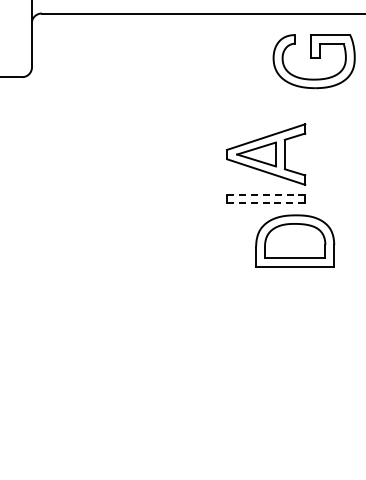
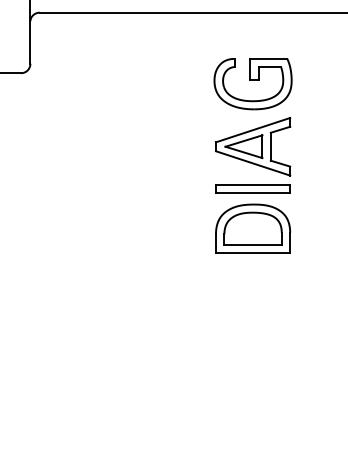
part: (313, 61) -> (252, 83), moved
line: (266, 194) -> (253, 184), dashed -> solid
line: (265, 202) -> (252, 192), dashed -> solid
part: (295, 240) -> (253, 228), moved

